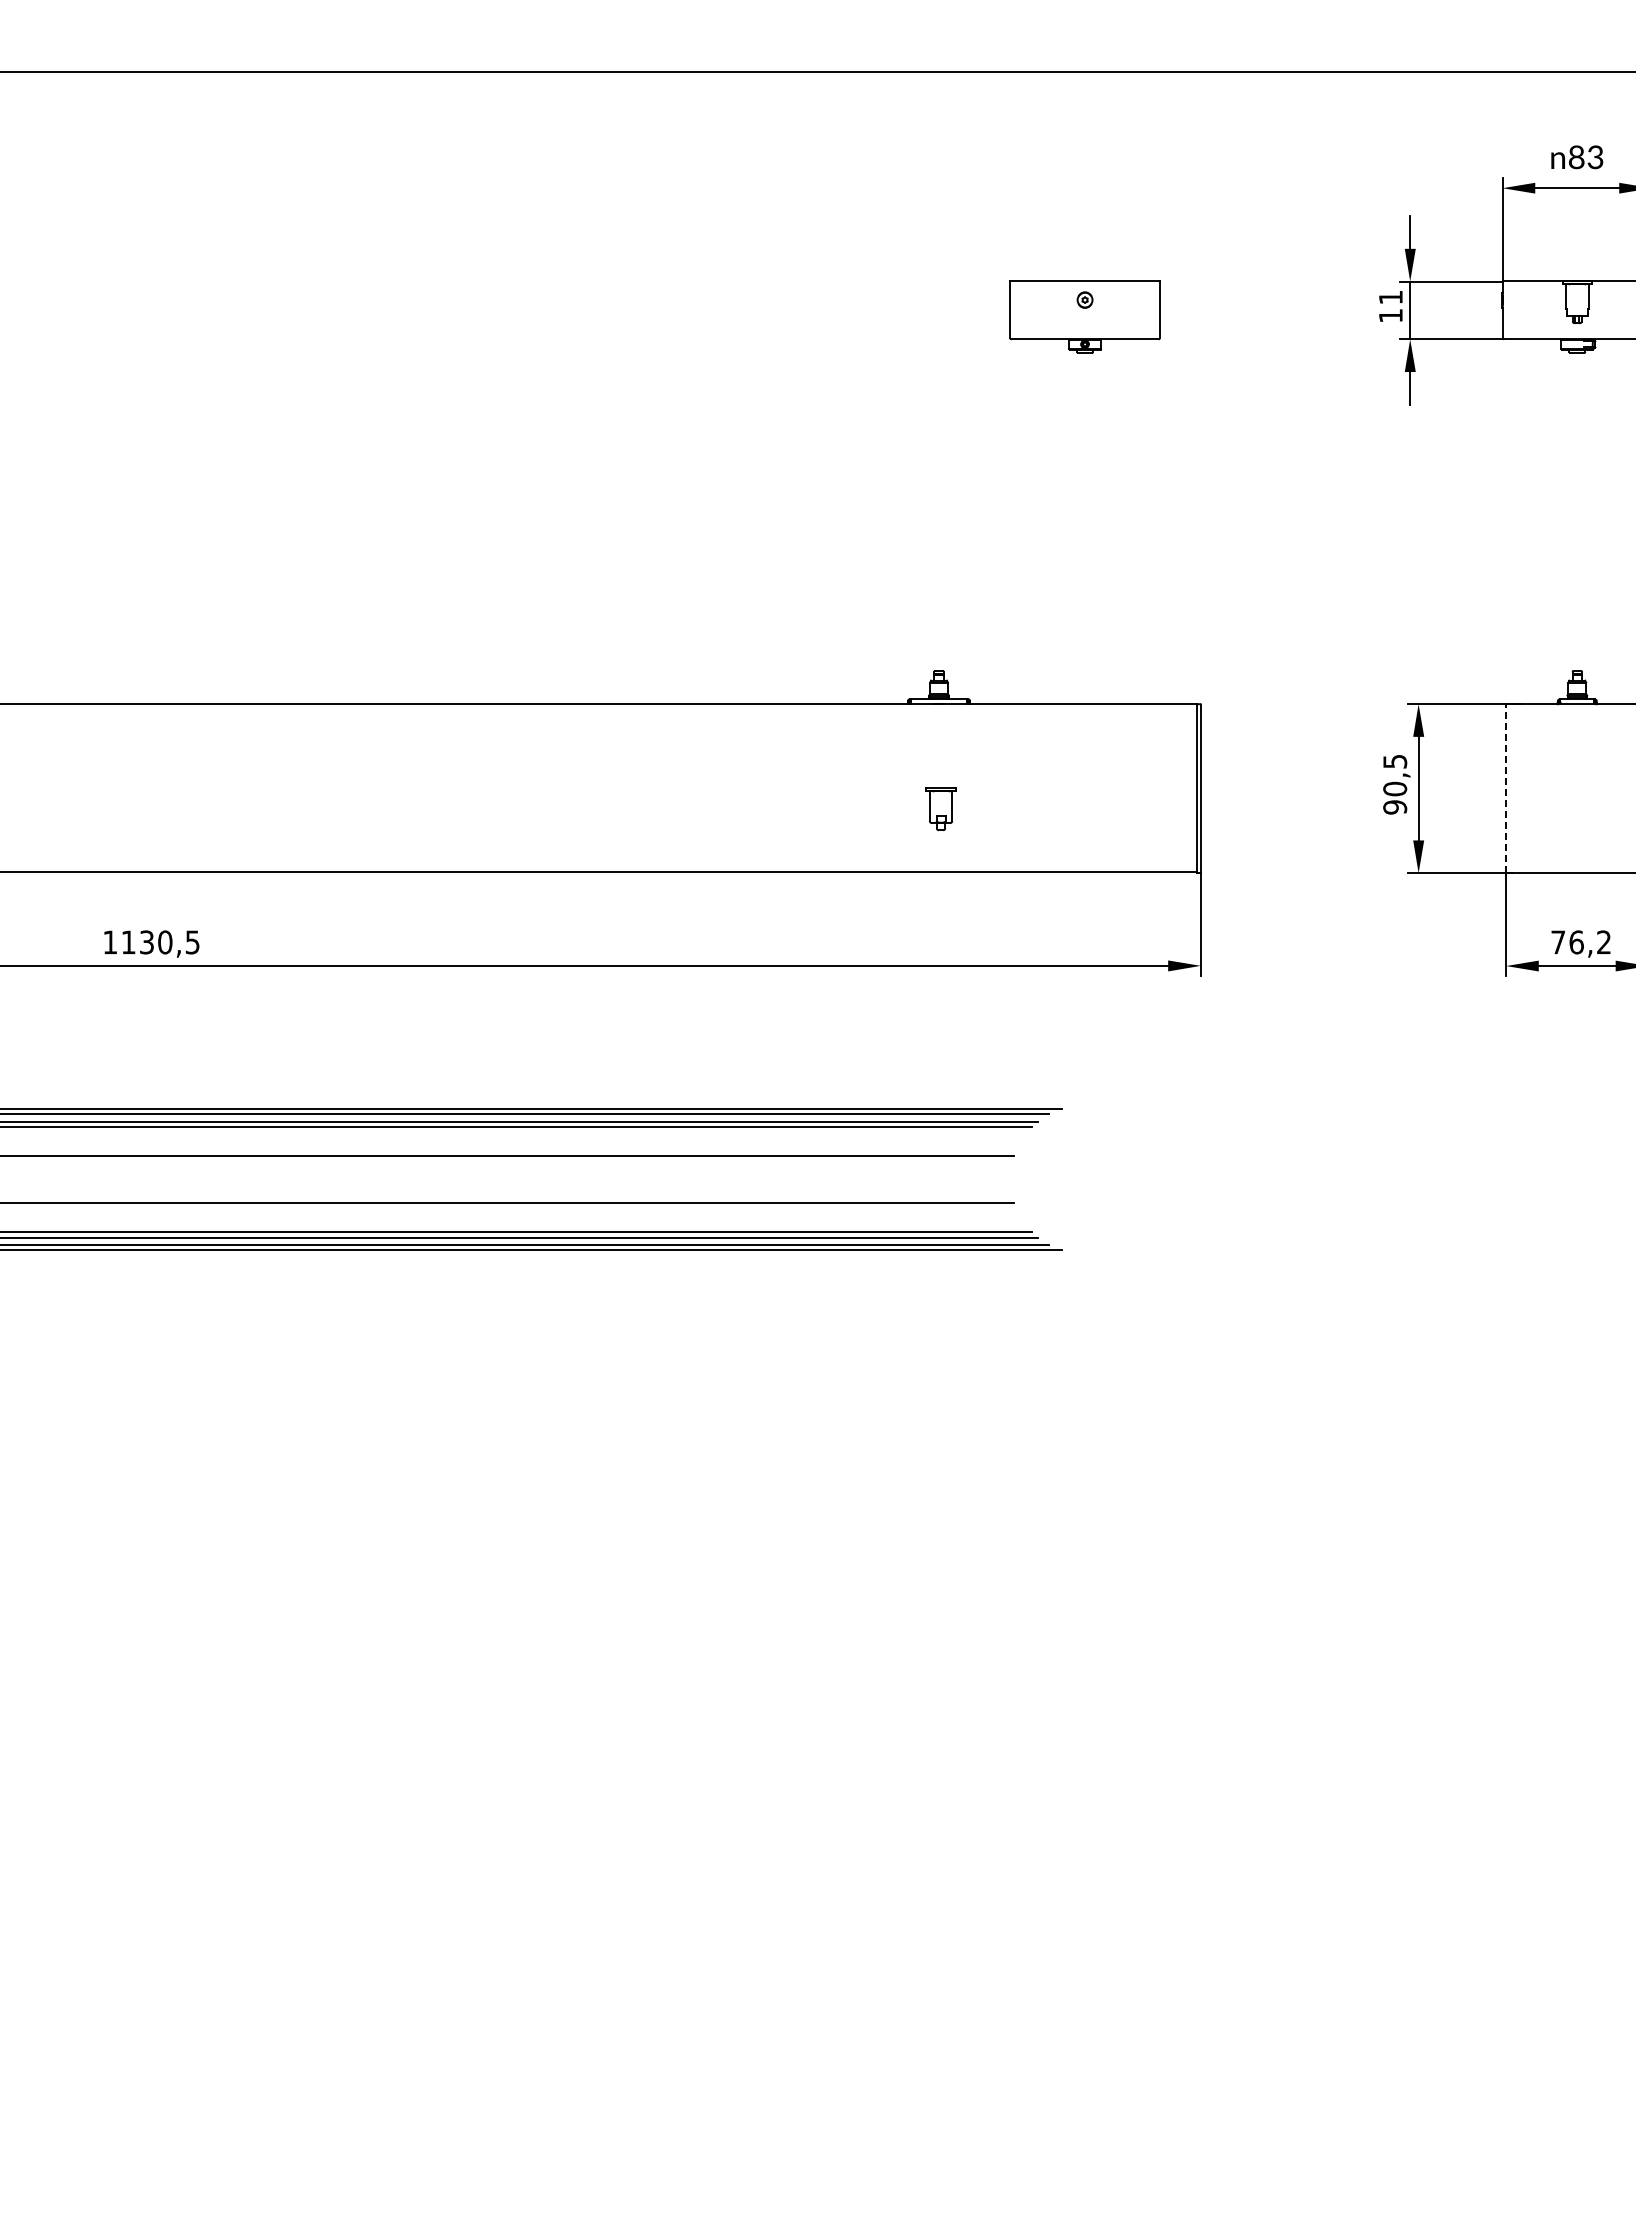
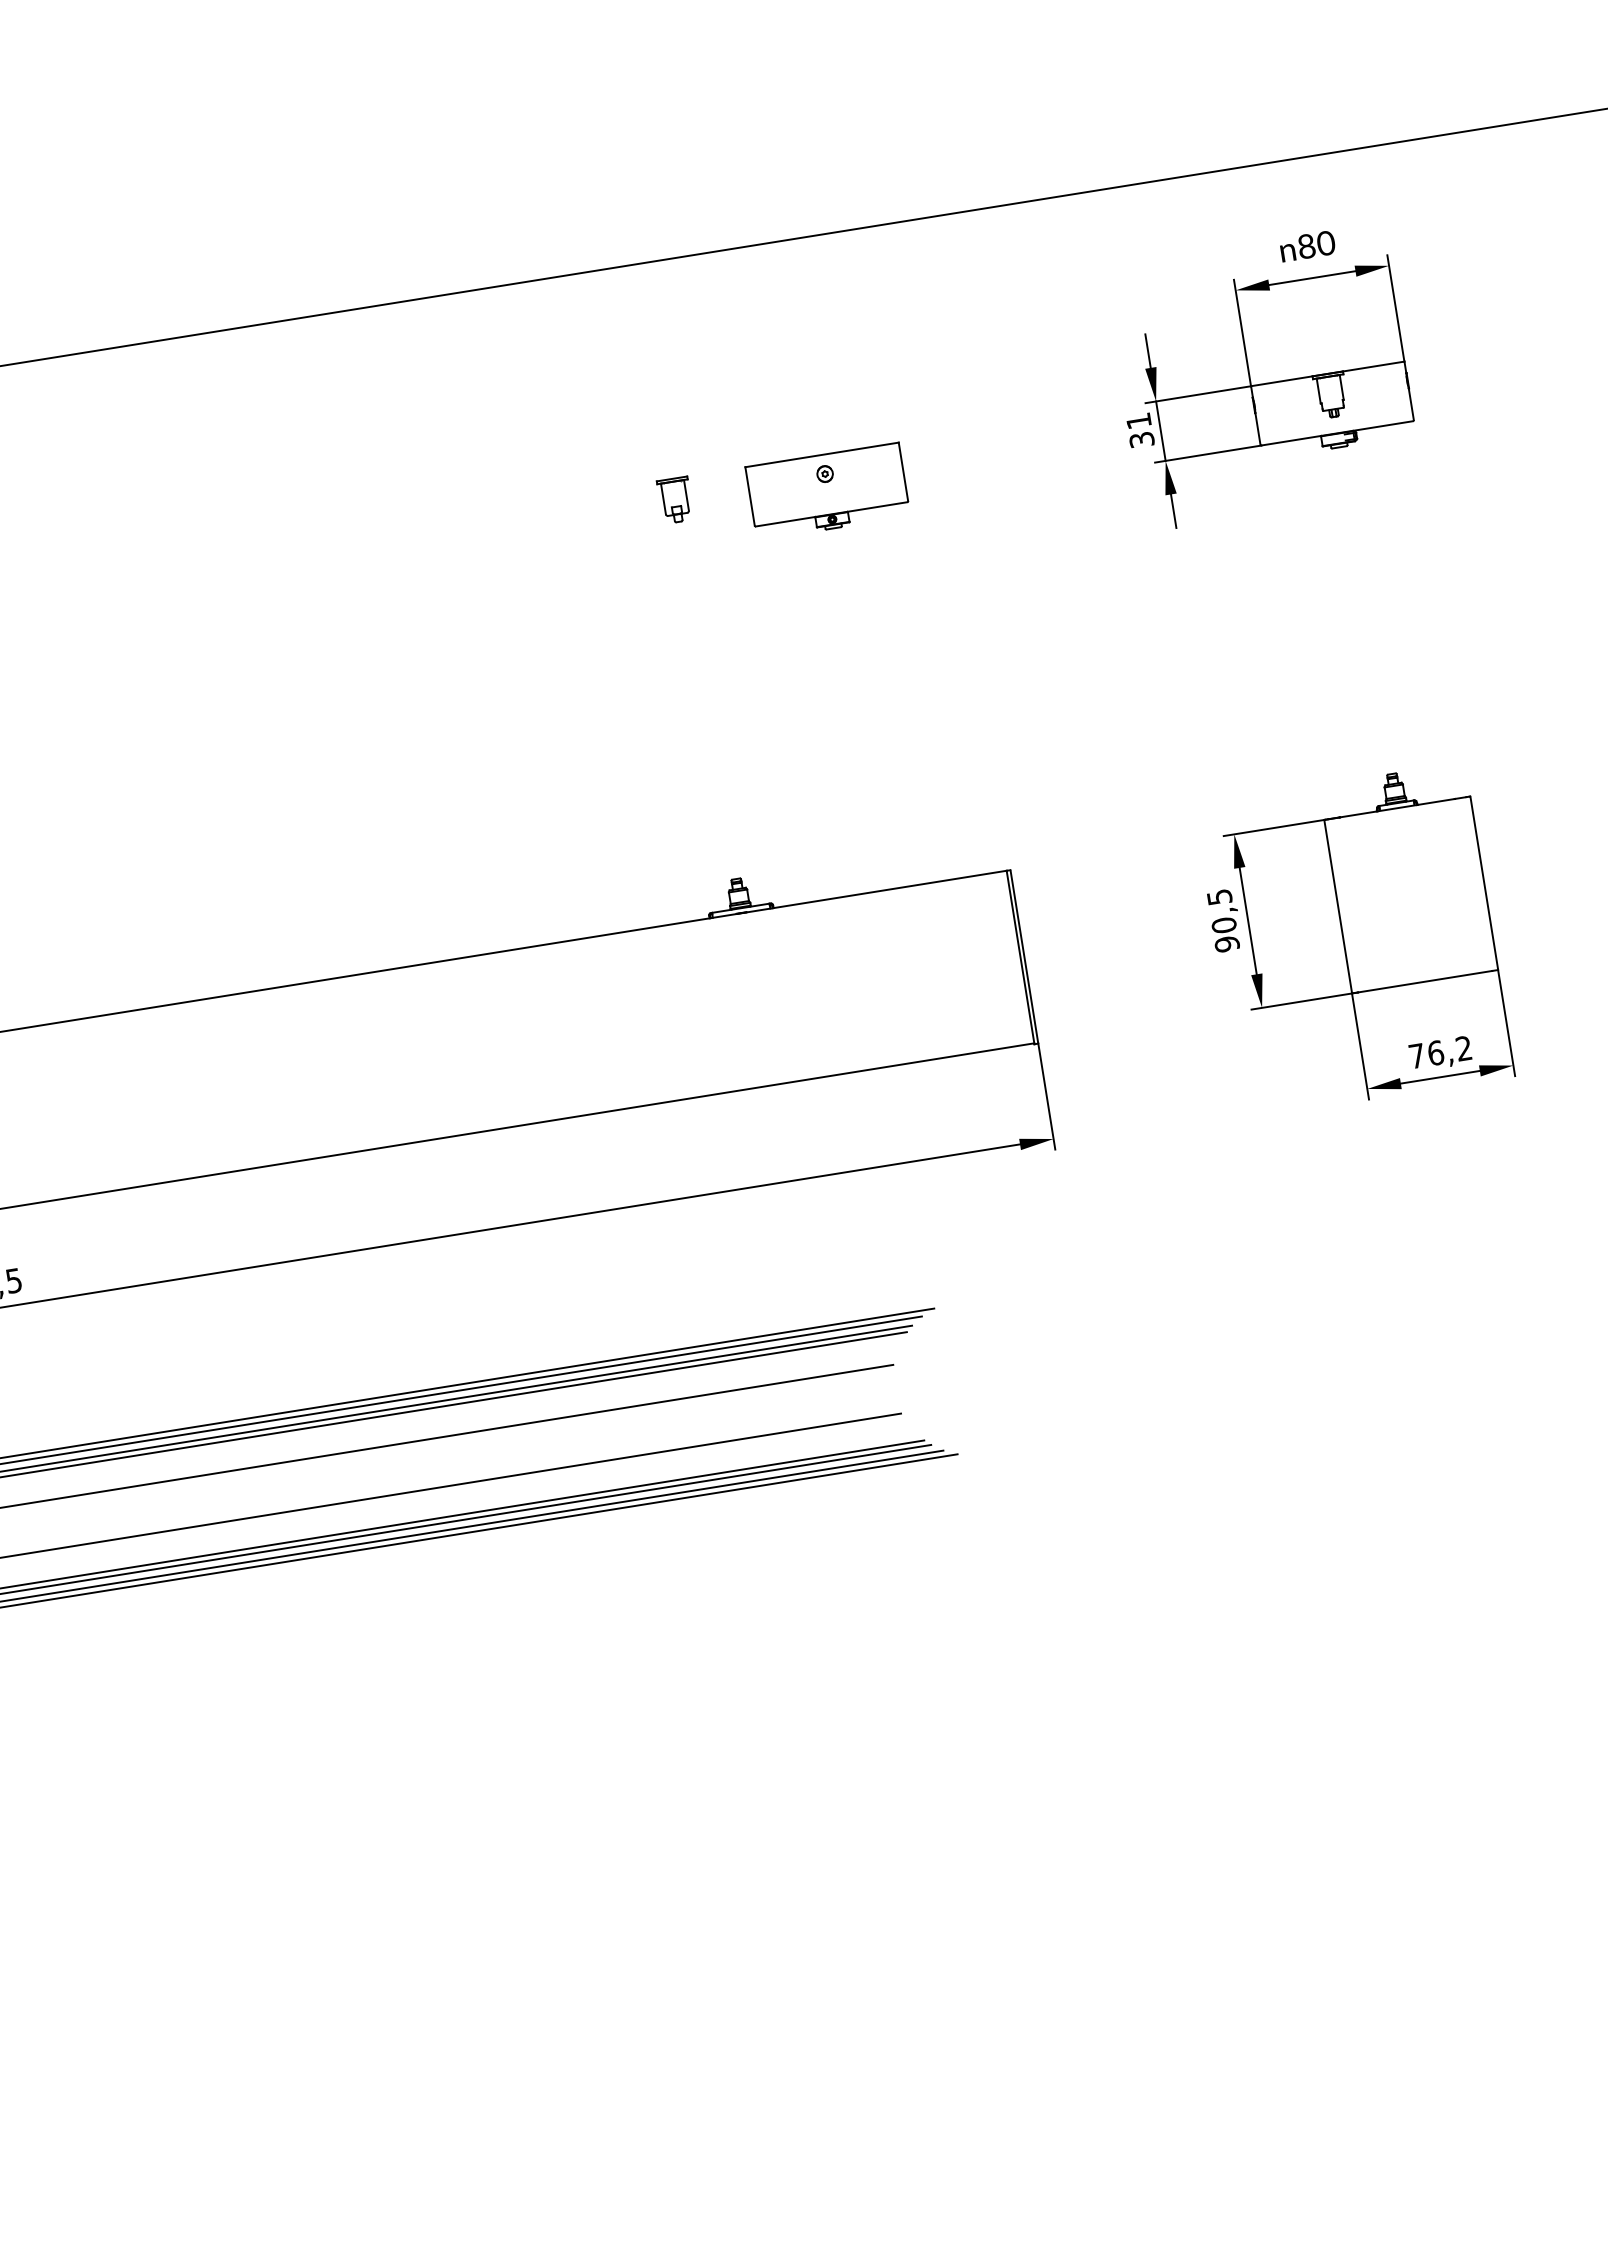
text: (1595, 156) -> (1325, 242), 83 -> 80
text: (1390, 315) -> (1141, 439), 11 -> 31
line: (1506, 788) -> (1338, 906), dashed -> solid
part: (940, 809) -> (674, 500), moved

